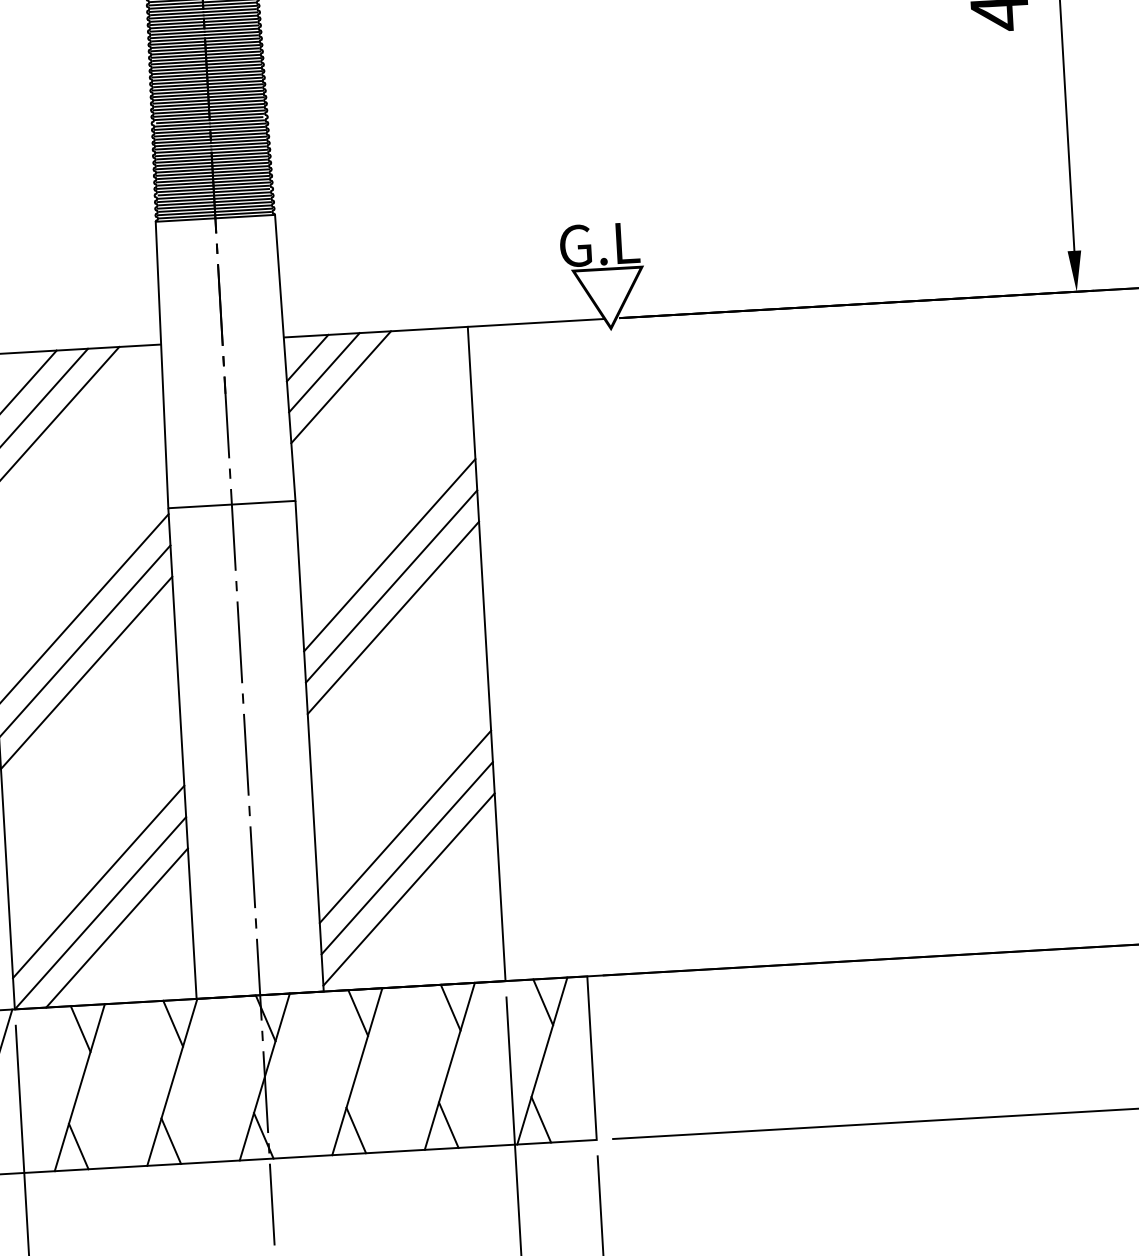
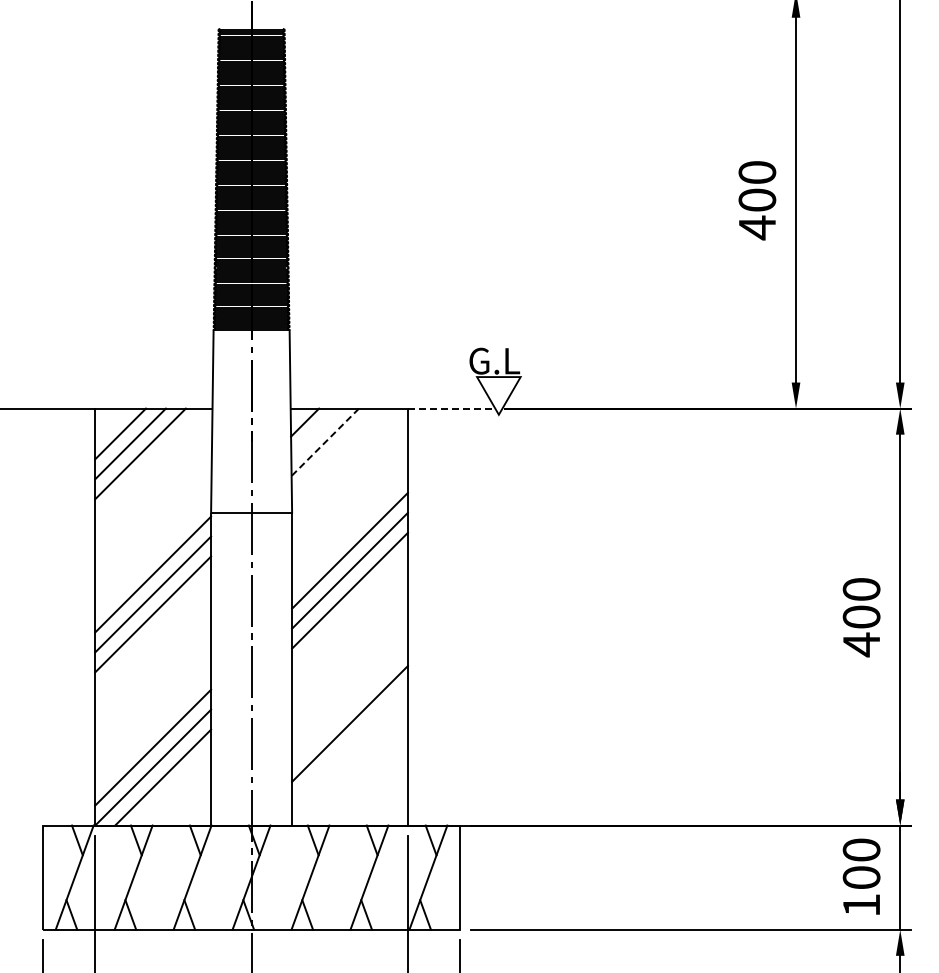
line: (536, 322) -> (451, 408), solid -> dashed
line: (324, 372) -> (315, 432), removed
line: (341, 387) -> (325, 442), solid -> dashed
line: (406, 857) -> (349, 743), removed
line: (408, 889) -> (349, 763), removed

